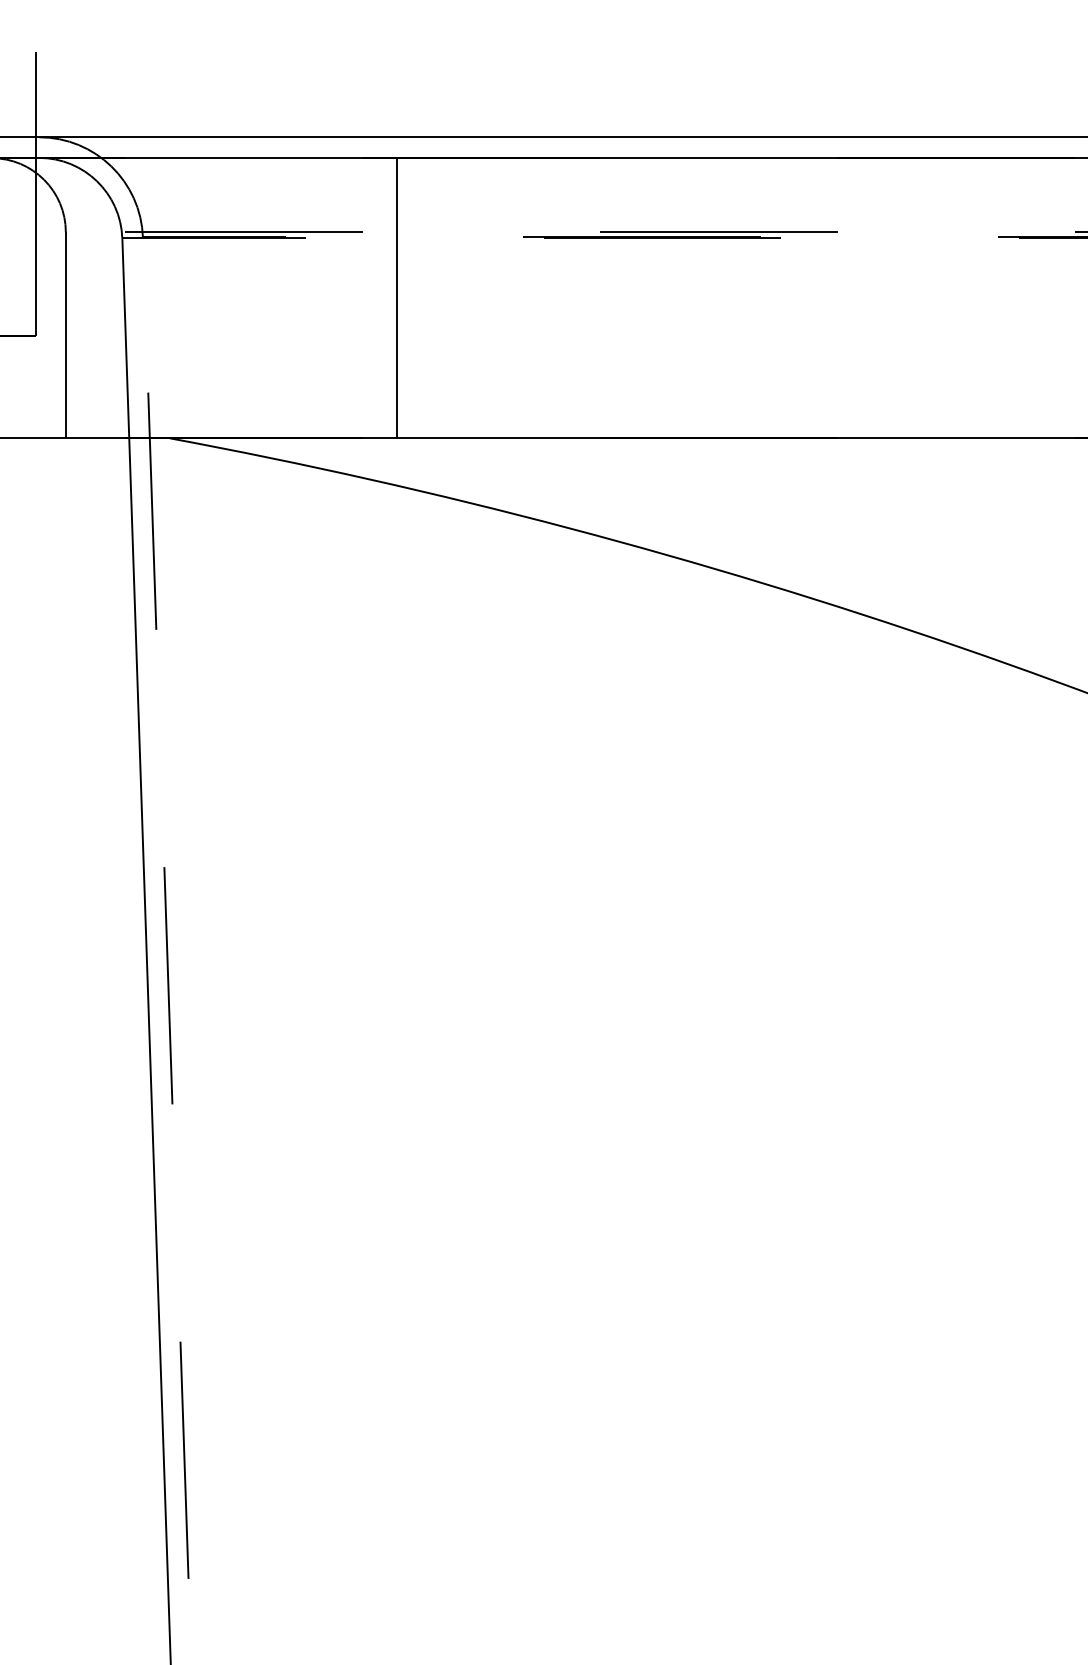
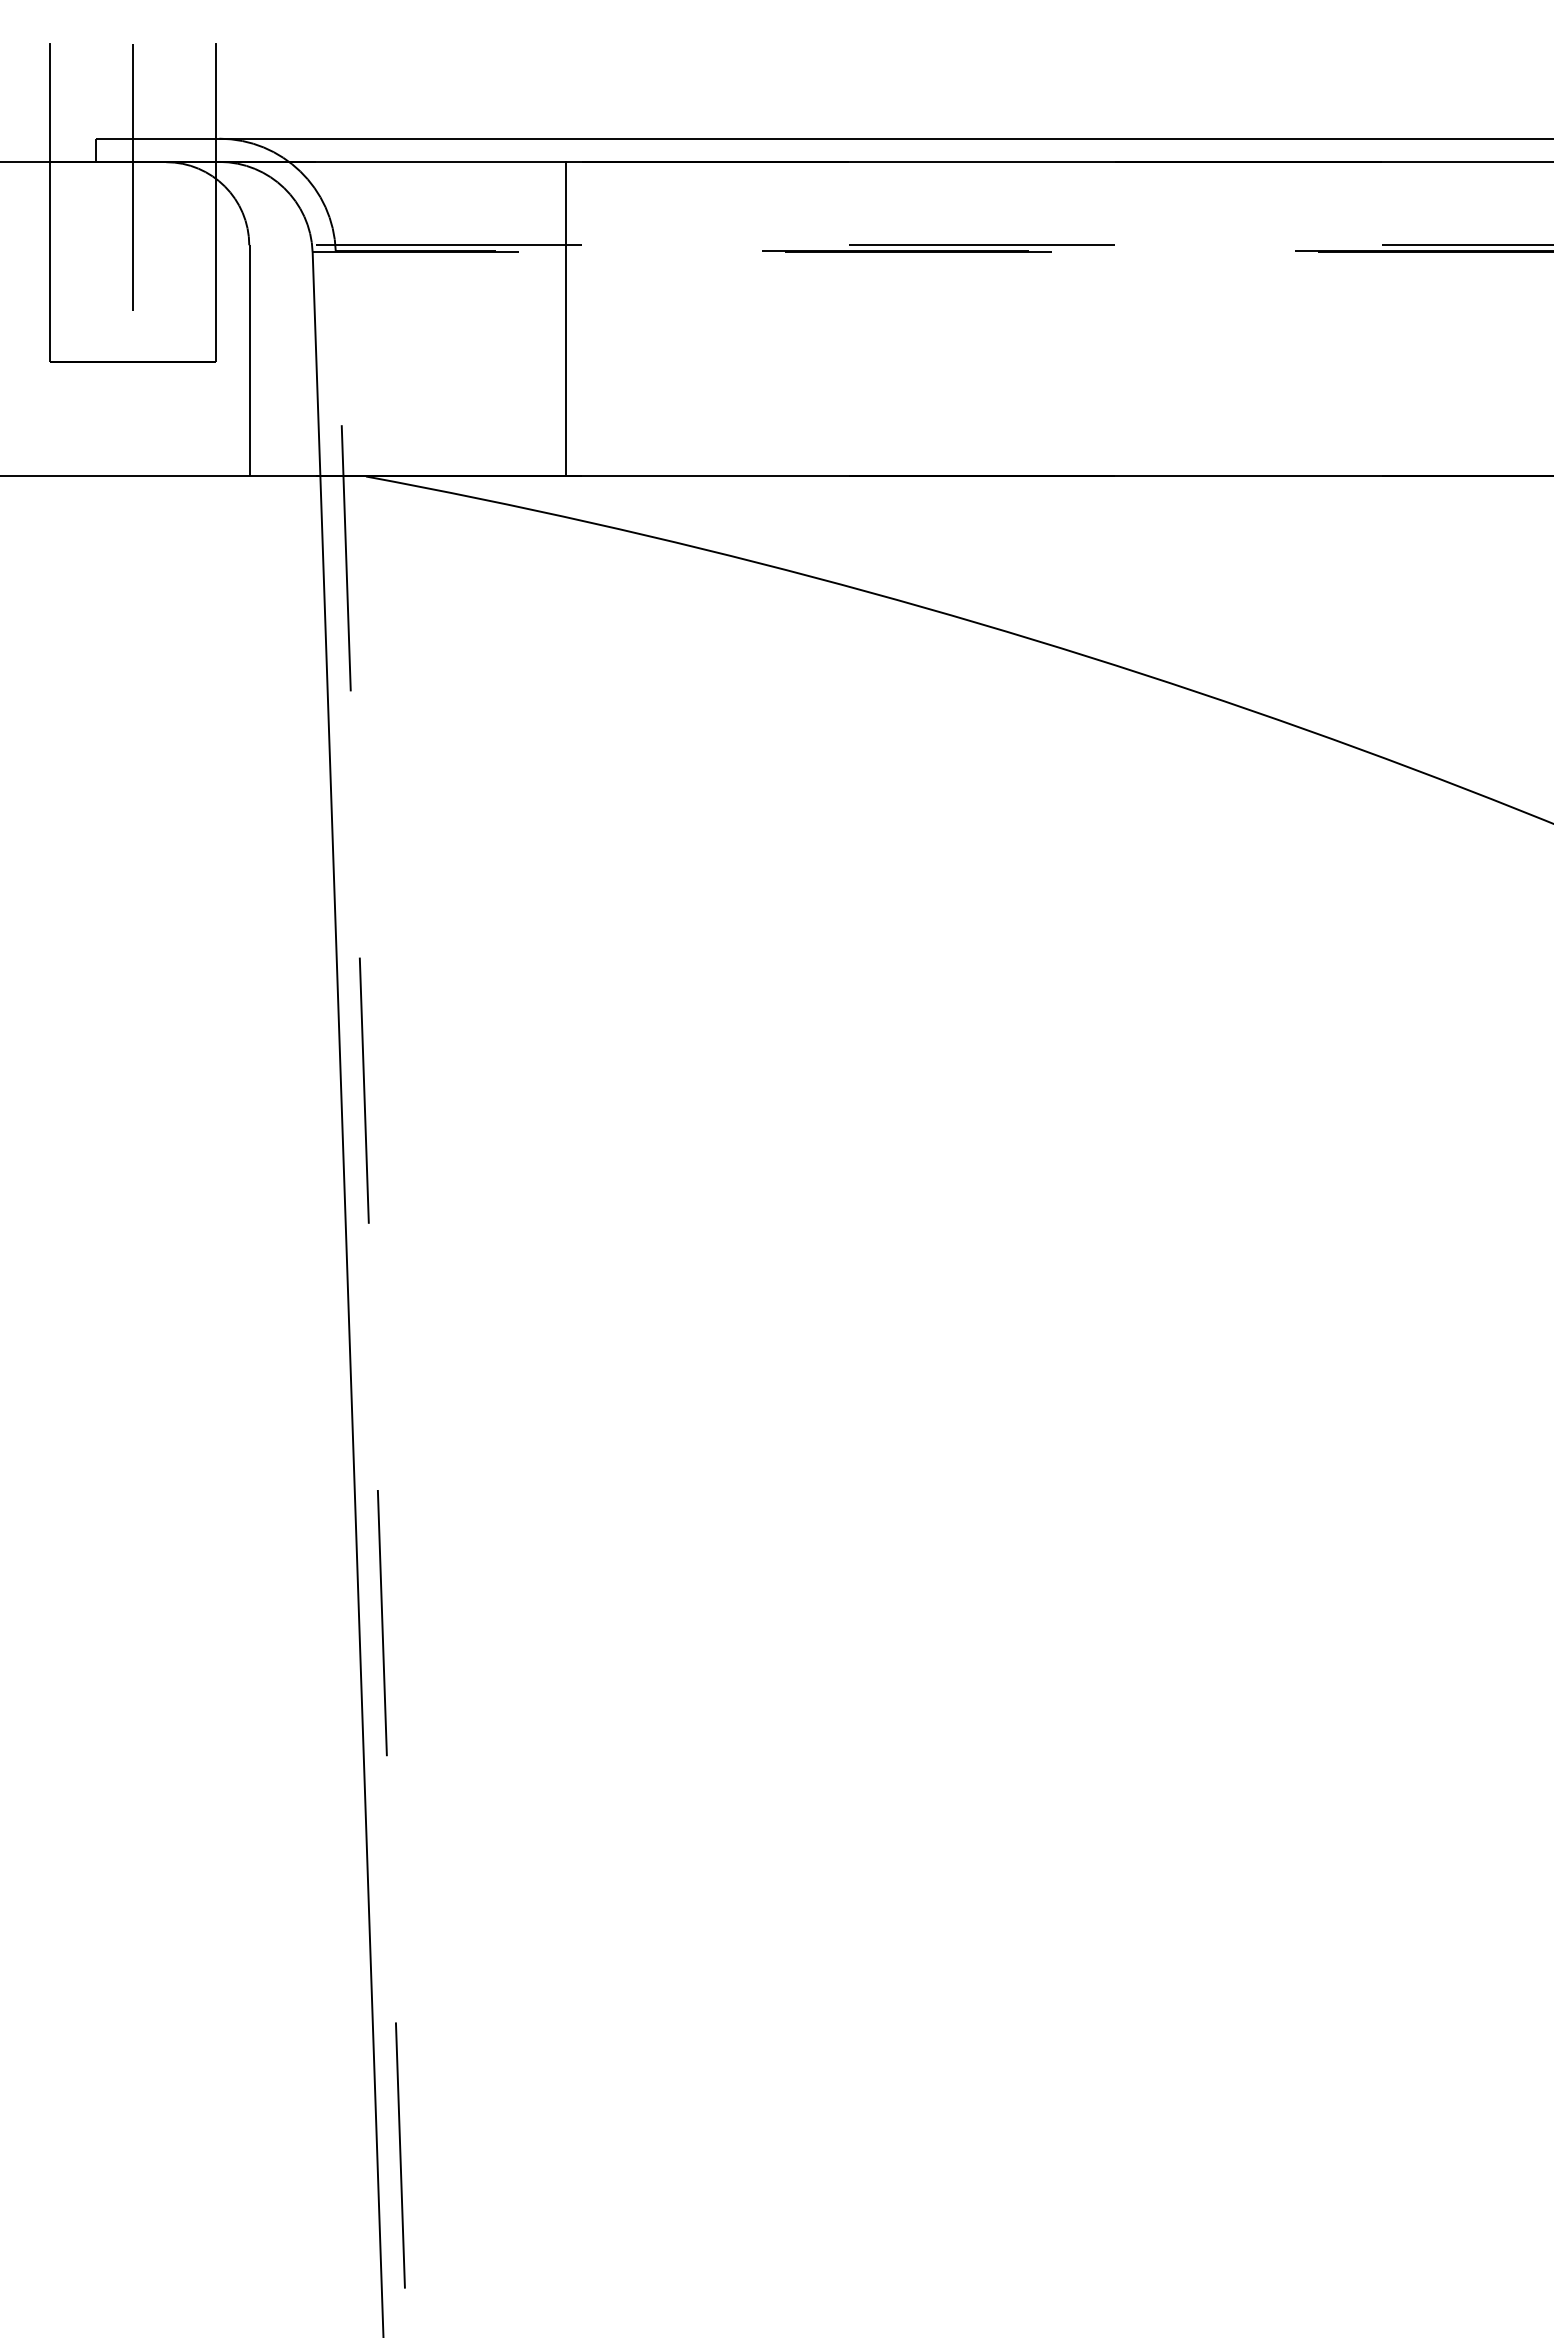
line: (396, 297) -> (565, 318), moved

